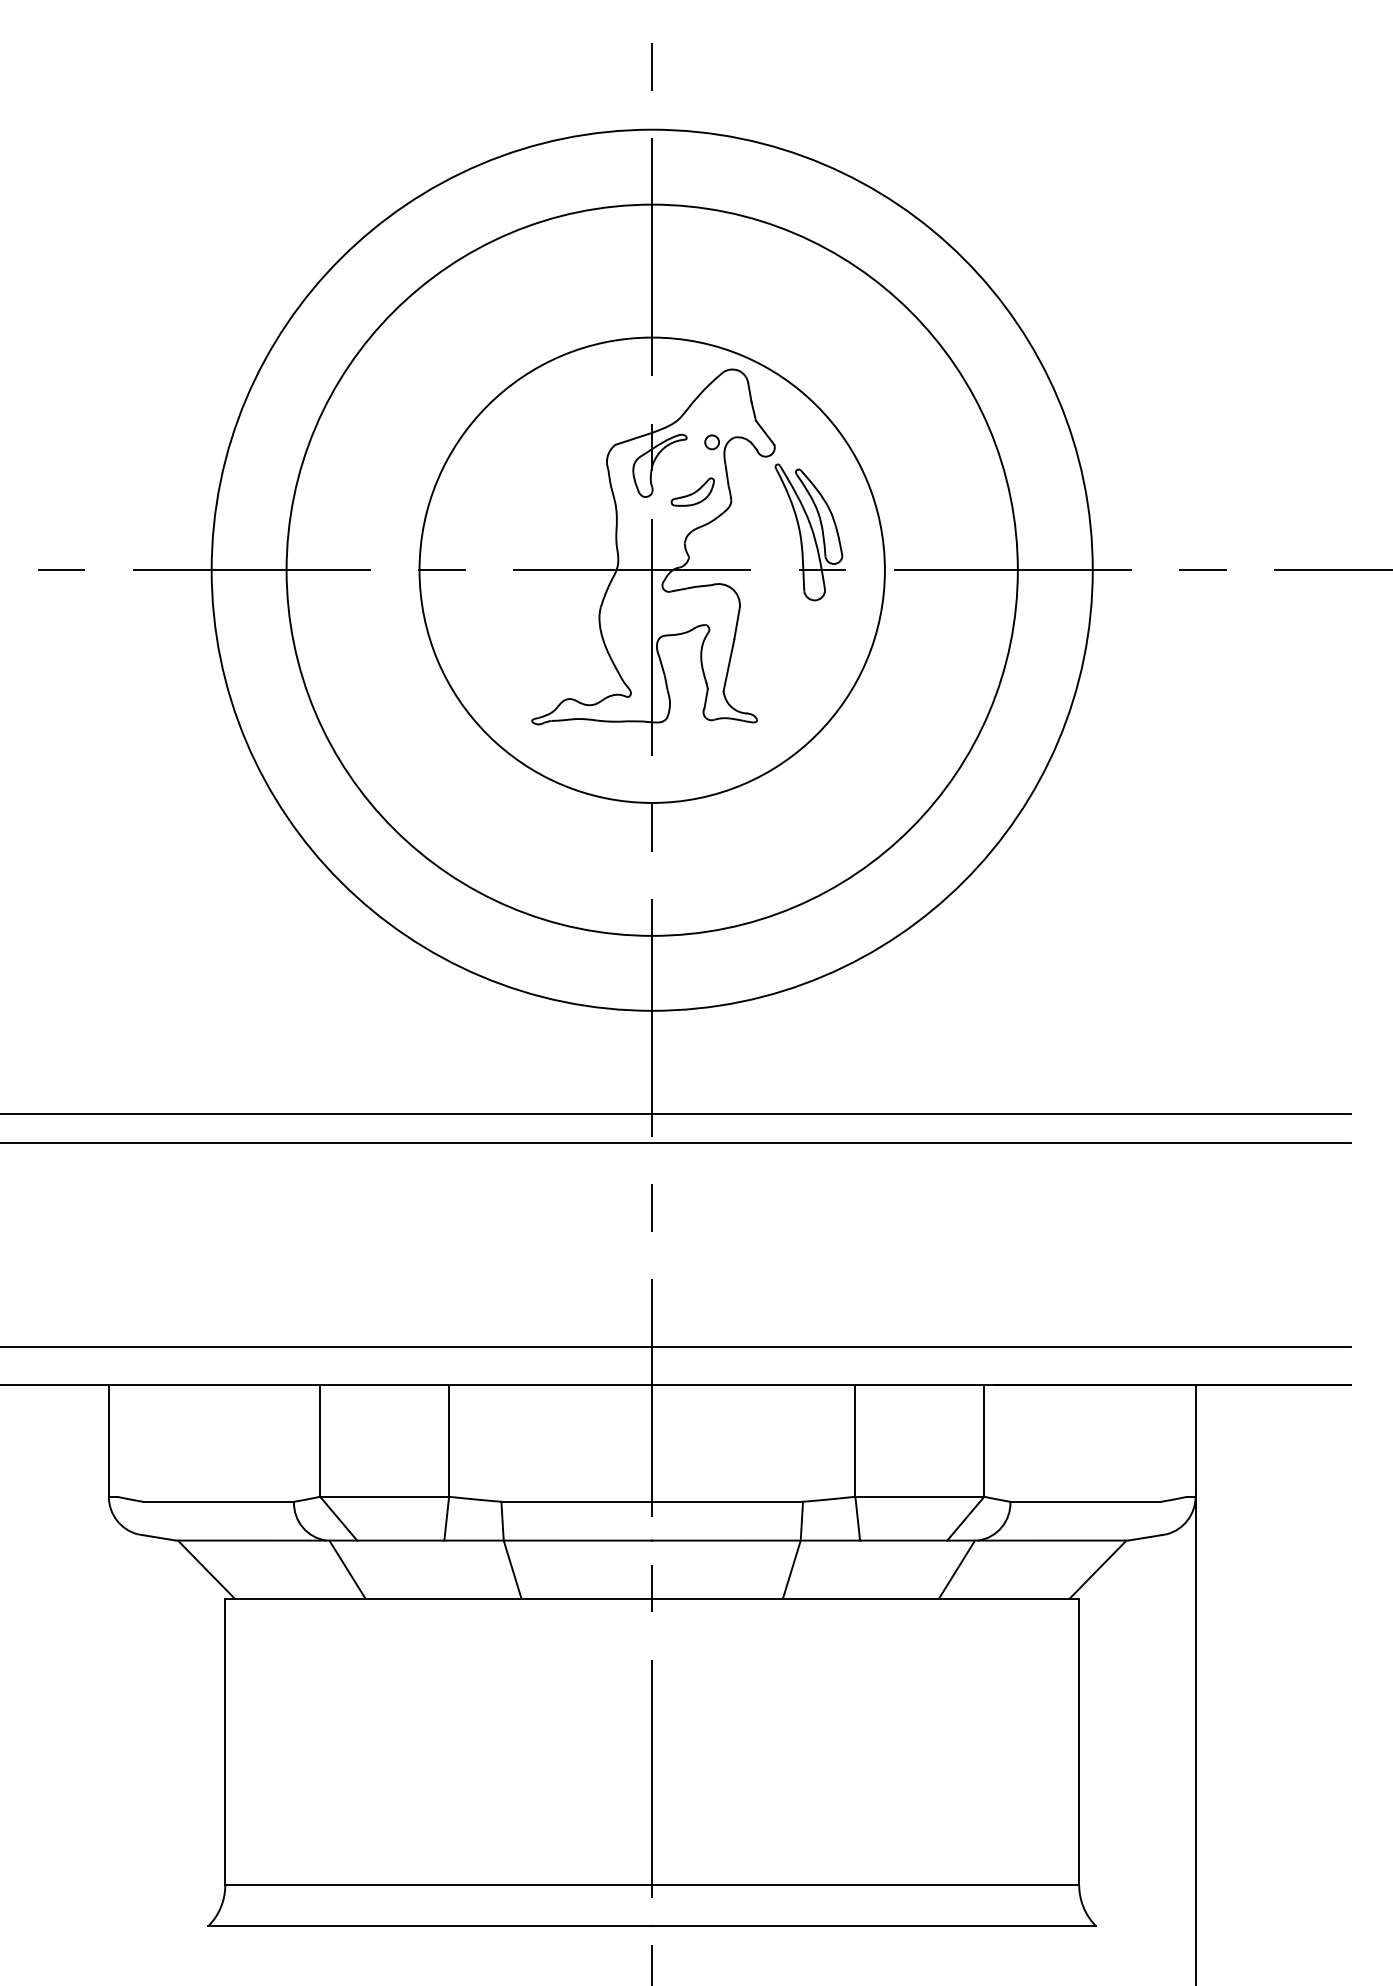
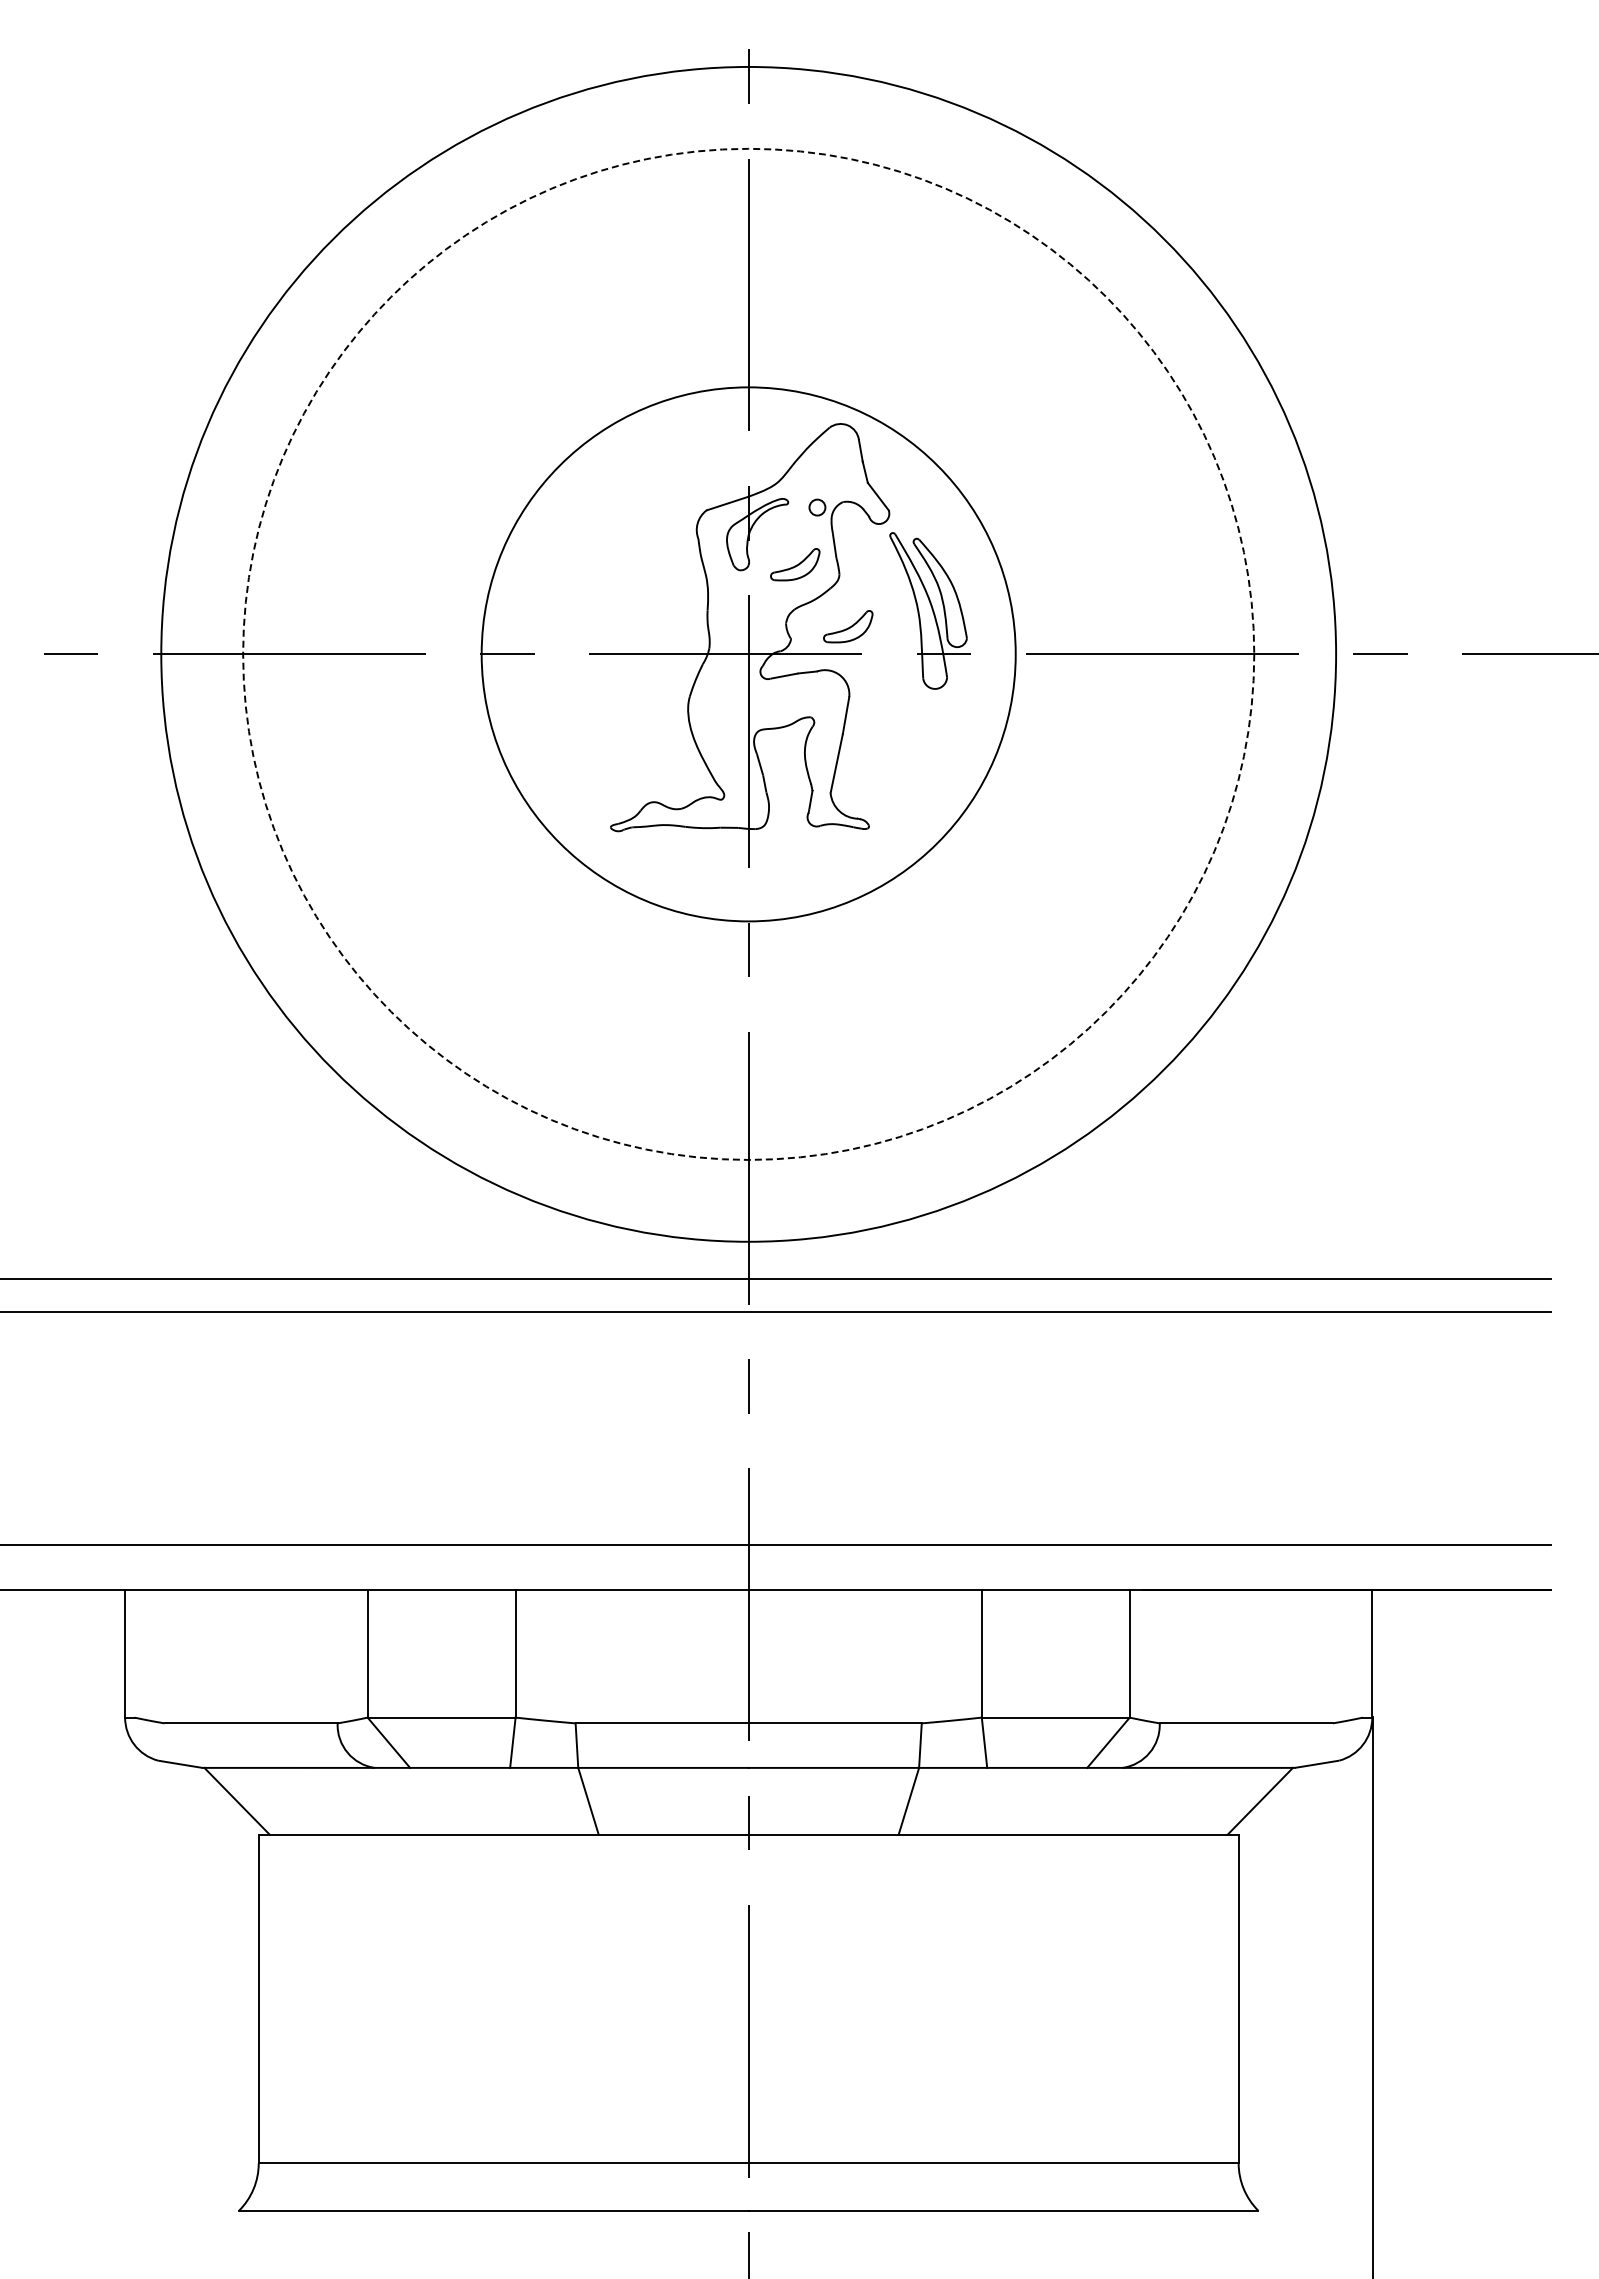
part: (739, 545) -> (848, 626), added
circle: (652, 569) -> (748, 653), size x1.4
circle: (652, 569) -> (748, 653), solid -> dashed
line: (347, 1568) -> (398, 1800), removed
line: (957, 1568) -> (1098, 1800), removed

